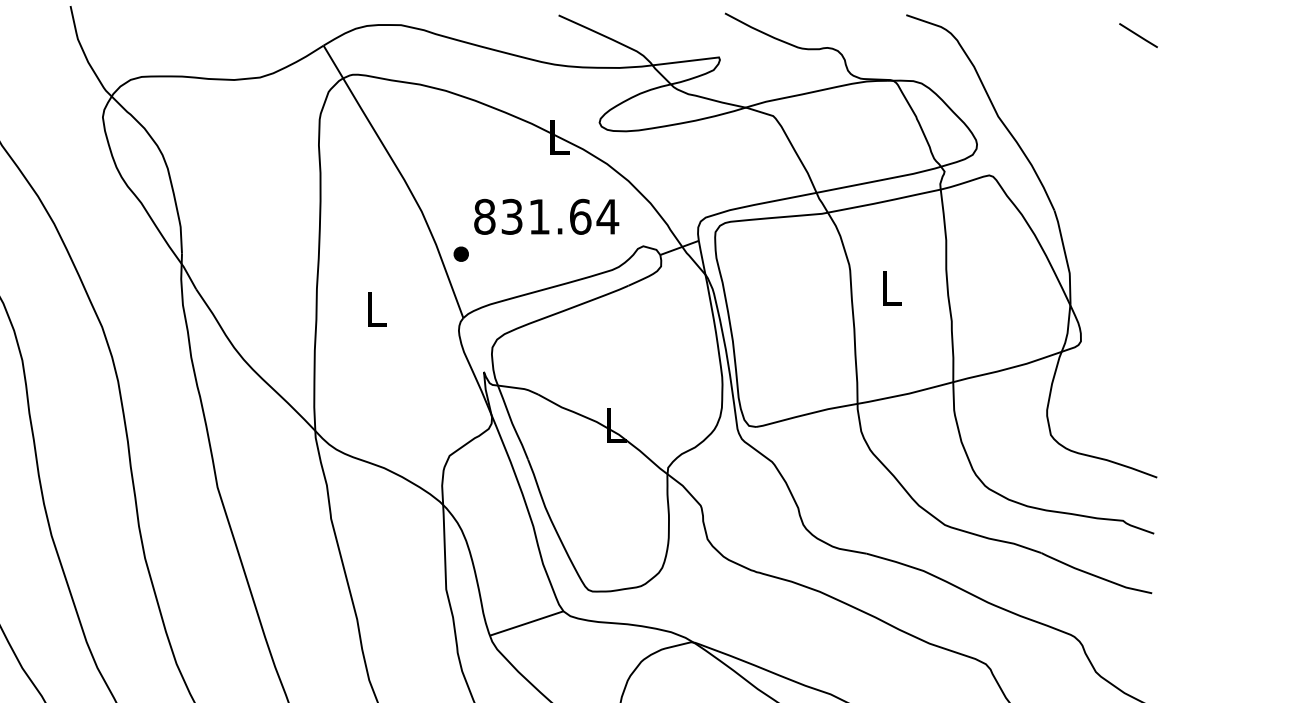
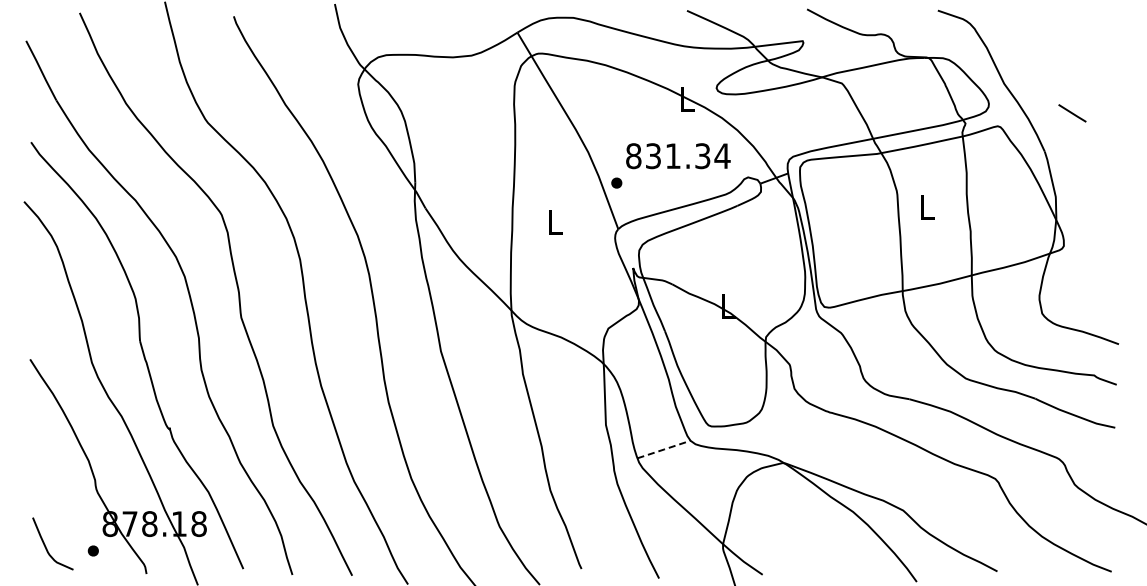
line: (1138, 35) -> (1072, 113), moved
text: (580, 217) -> (702, 156), 831.64 -> 831.34
line: (527, 623) -> (664, 449), solid -> dashed

